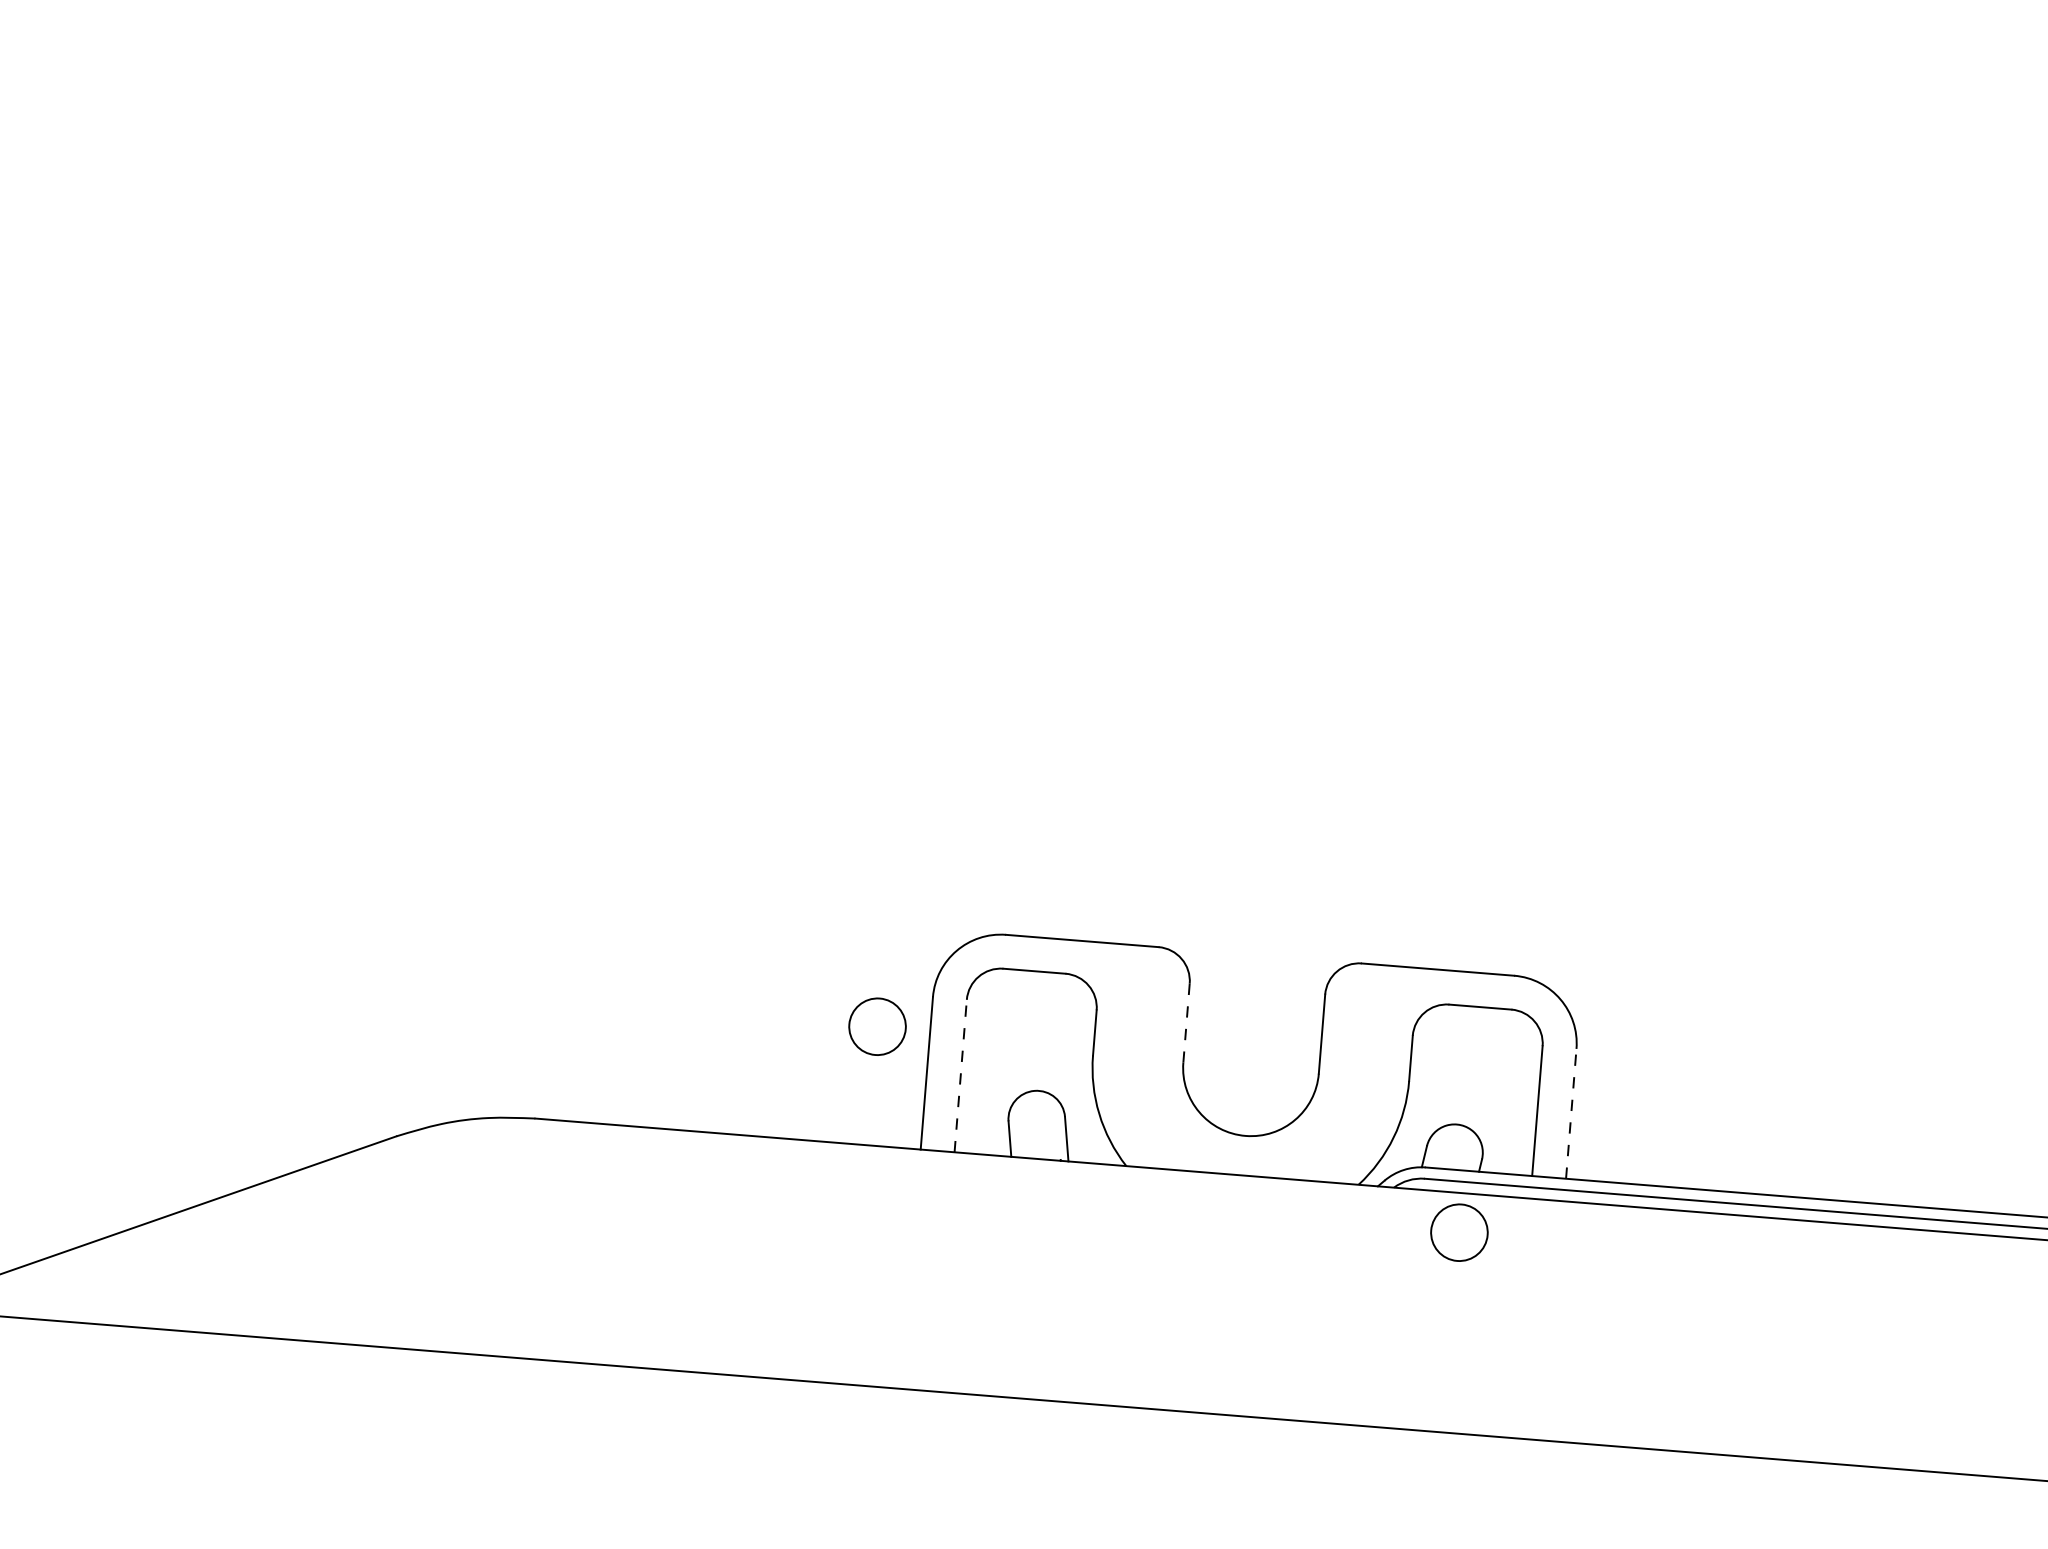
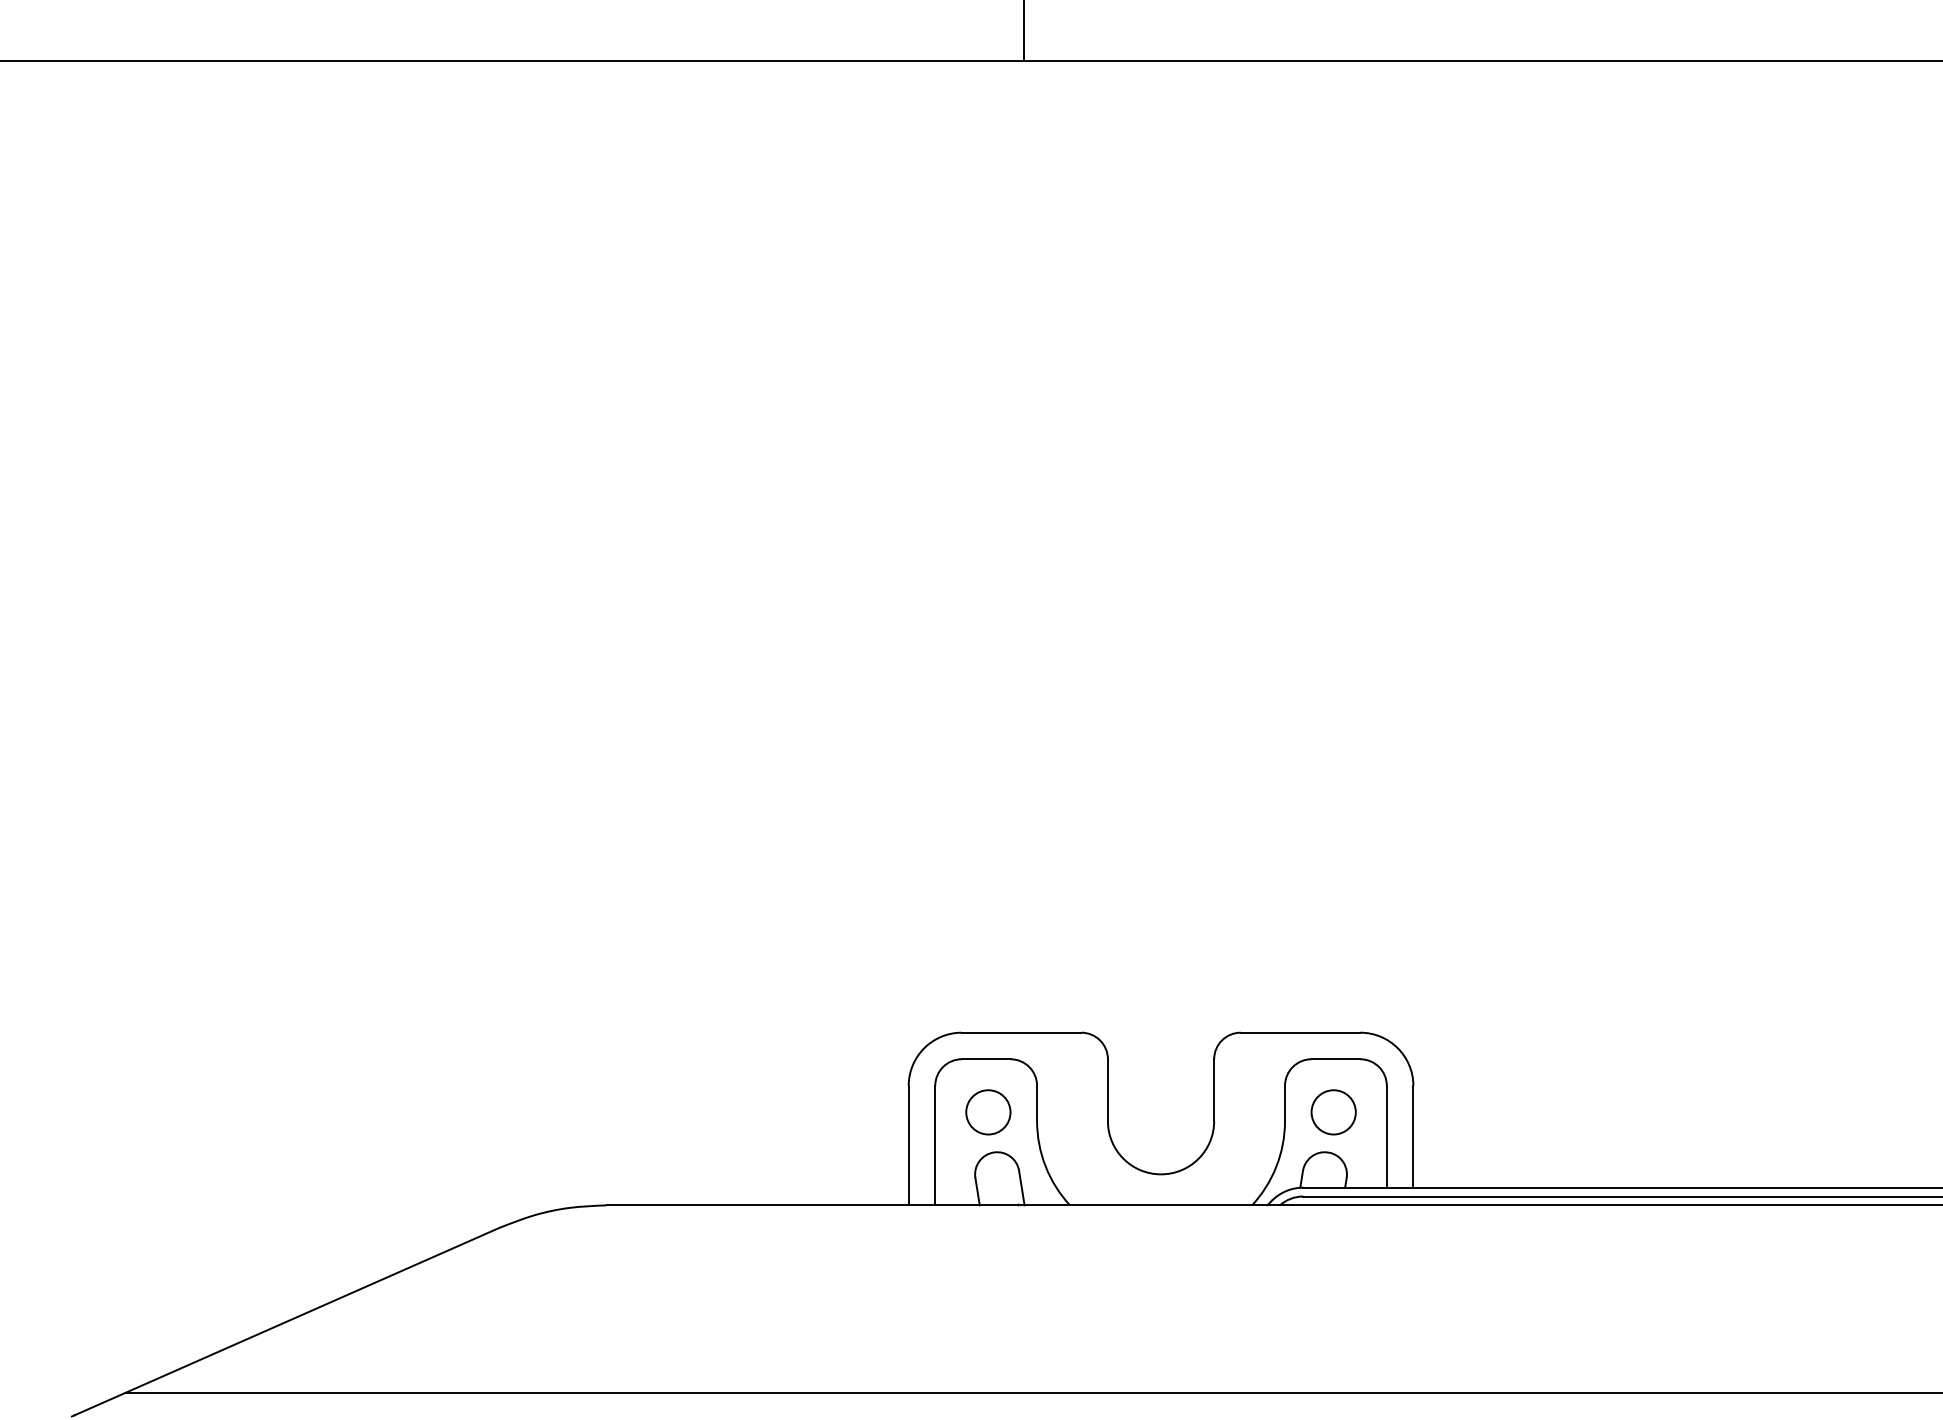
line: (1185, 1023) -> (1107, 1090), dashed -> solid
circle: (877, 1026) -> (988, 1112), moved
line: (961, 1075) -> (935, 1145), dashed -> solid
line: (1571, 1113) -> (1413, 1136), dashed -> solid
circle: (1459, 1232) -> (1333, 1112), moved

